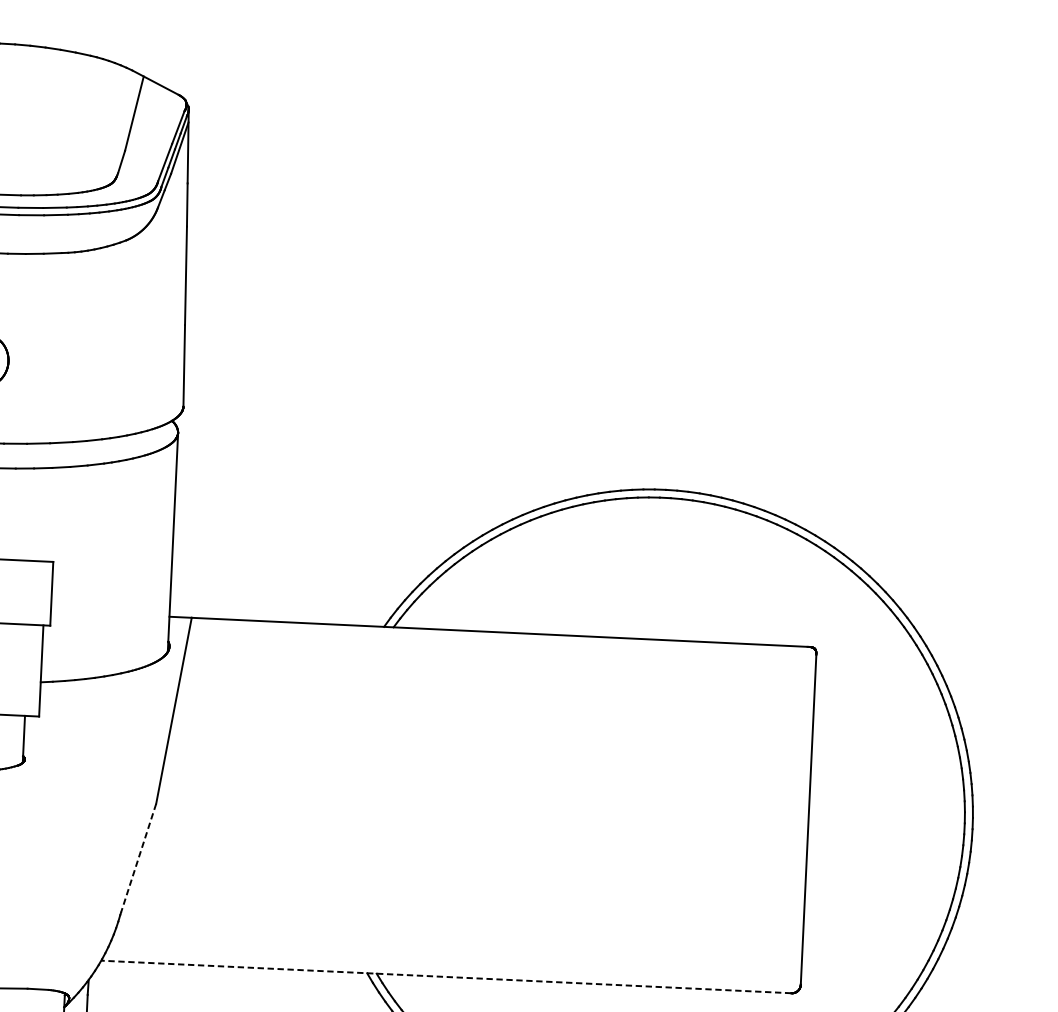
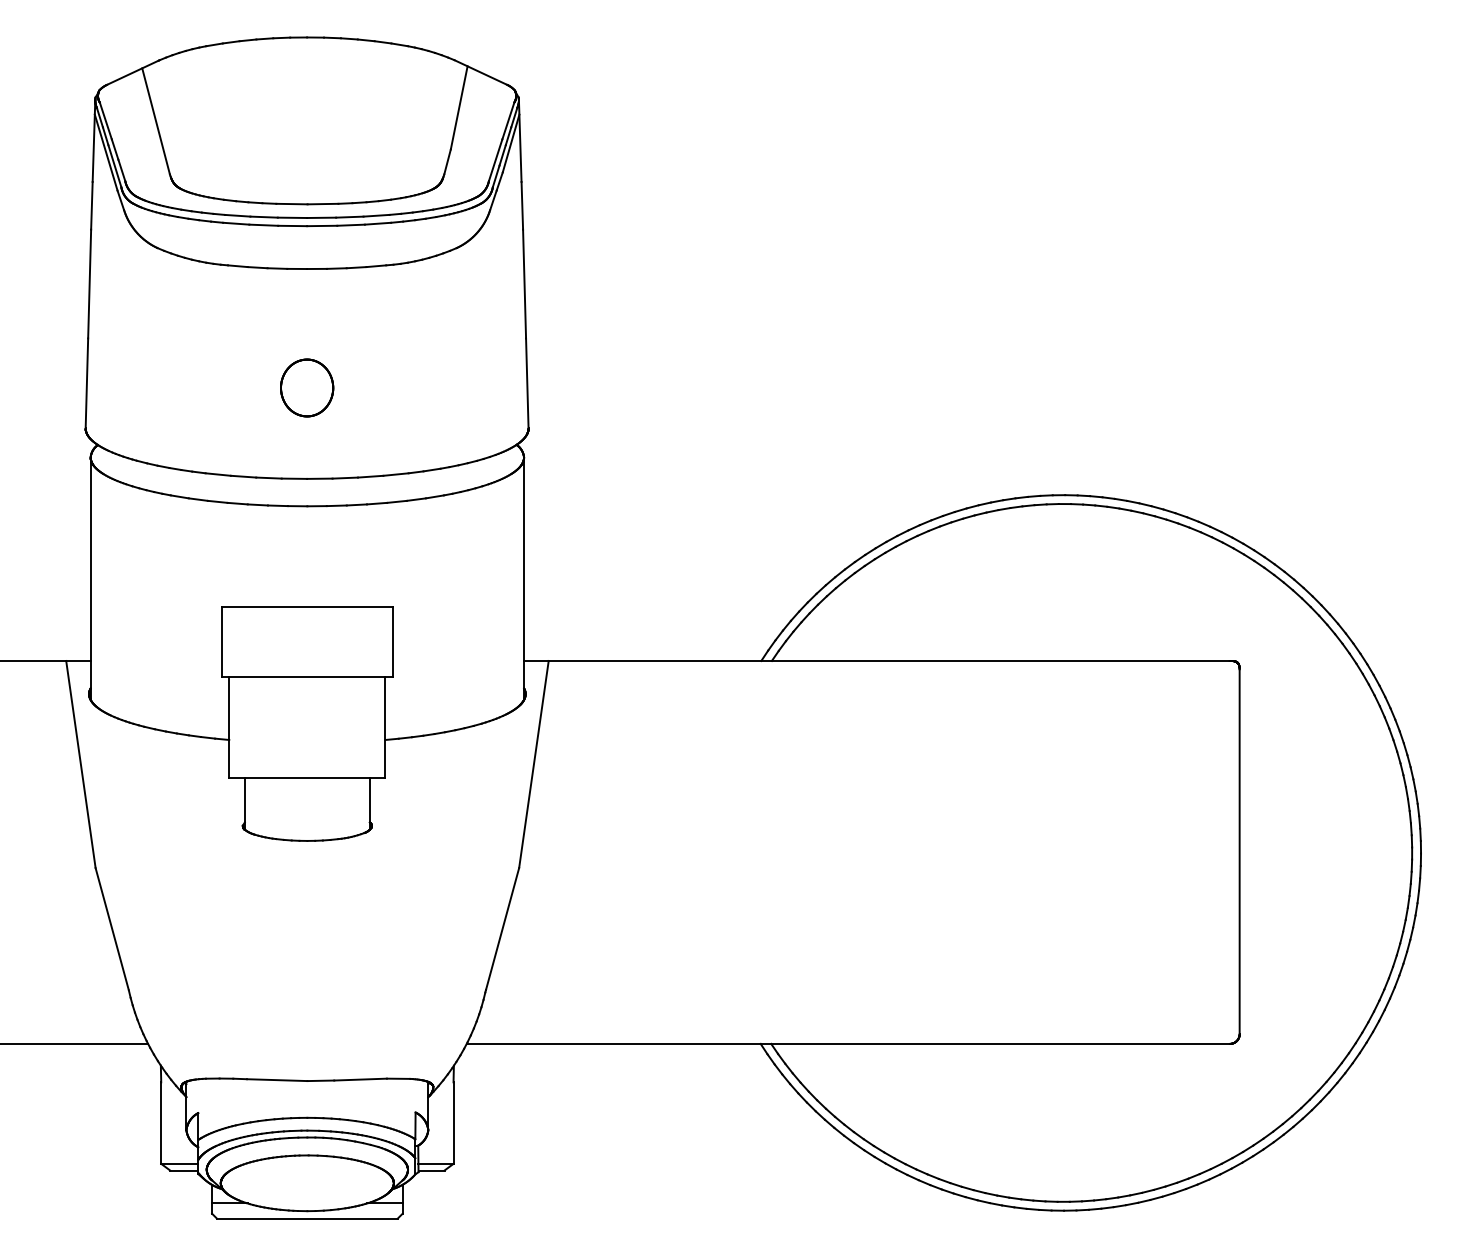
line: (138, 858) -> (502, 929), dashed -> solid
line: (445, 976) -> (847, 1043), dashed -> solid

